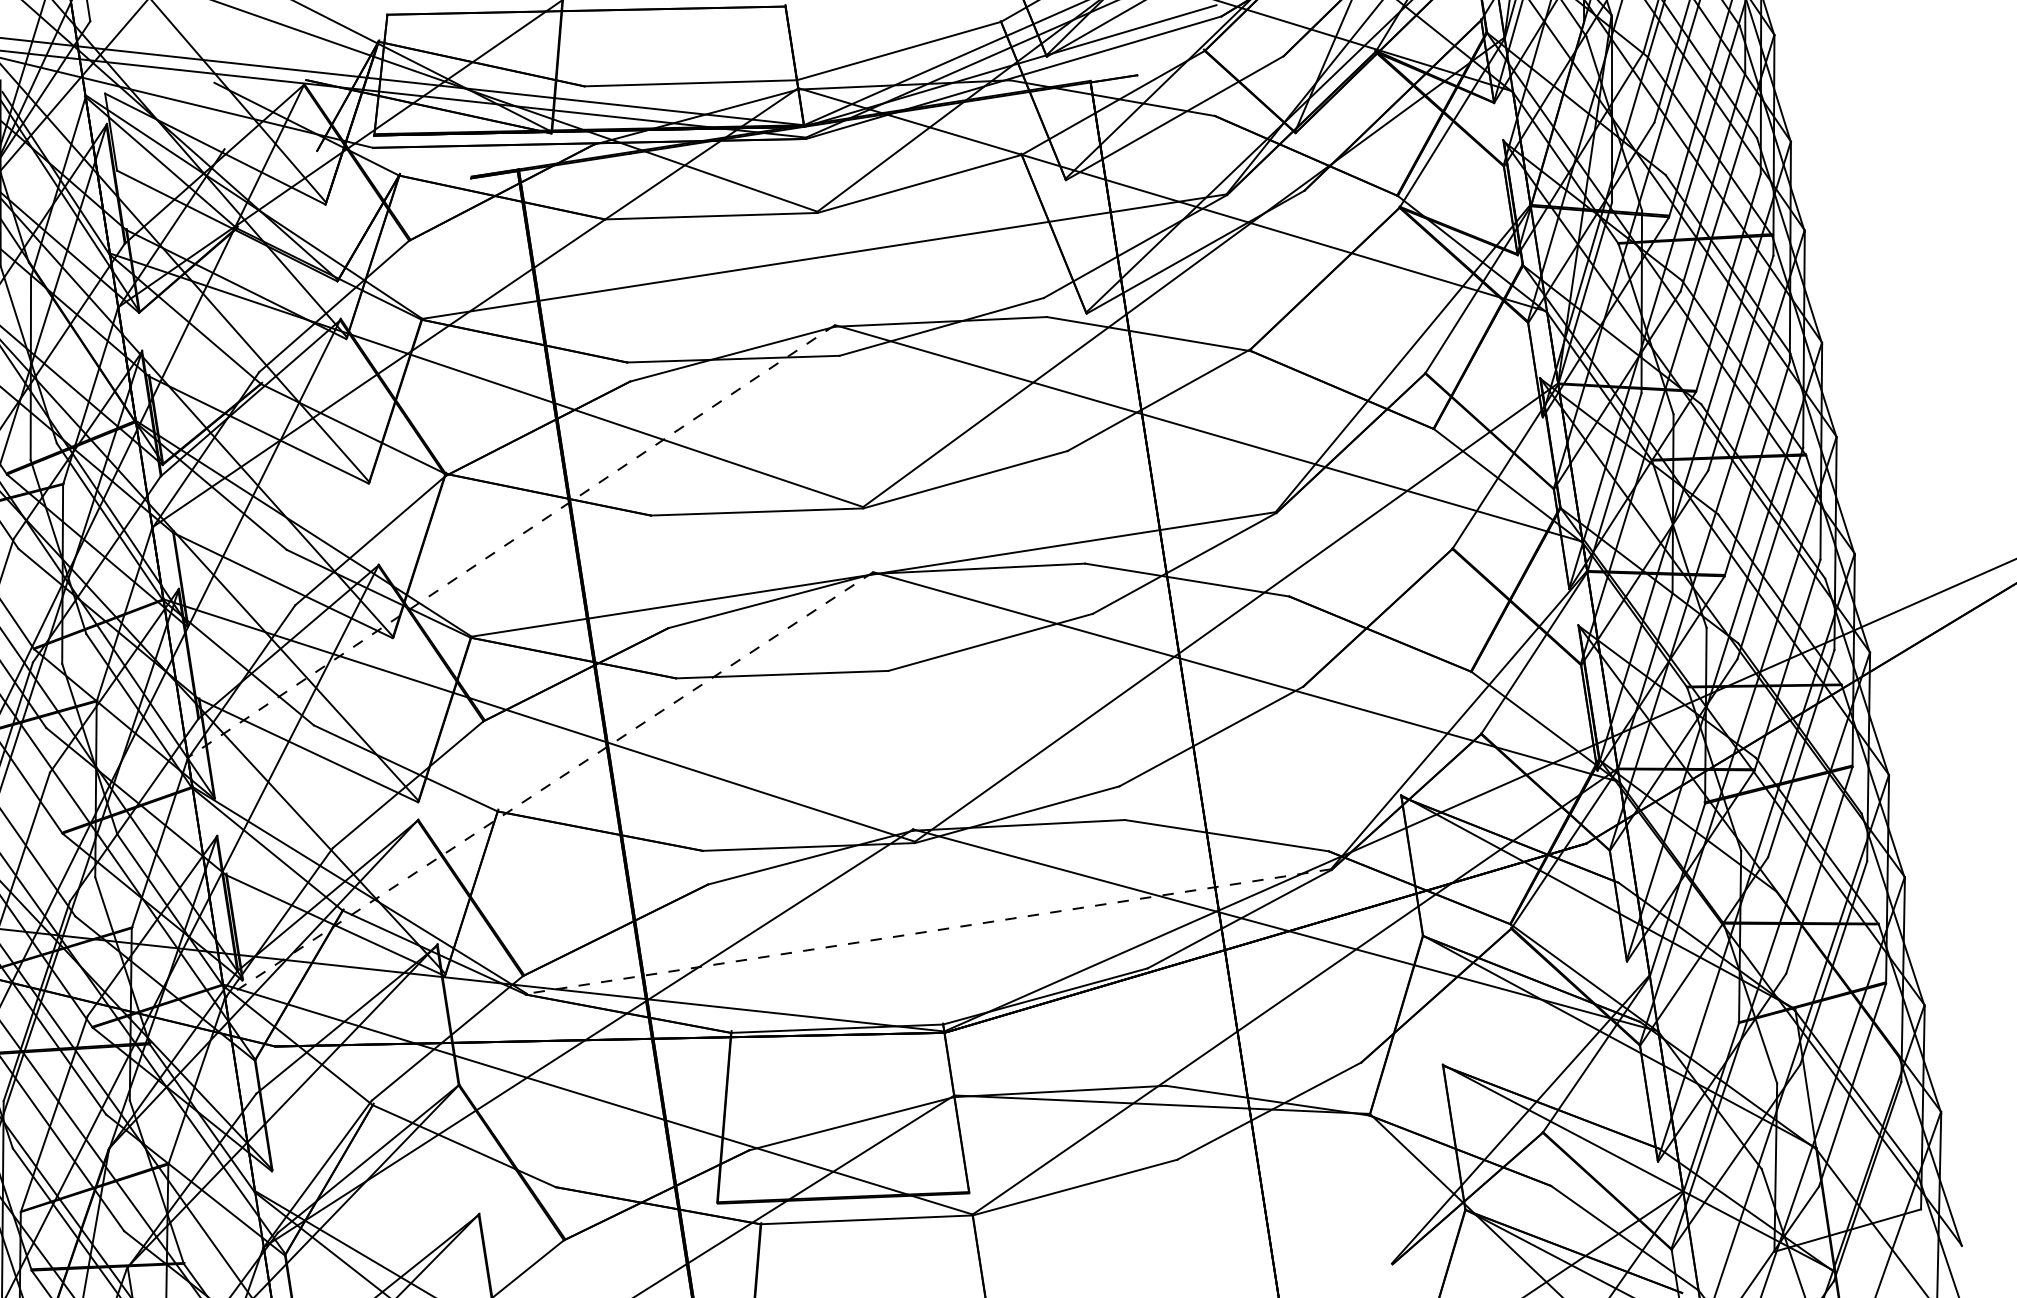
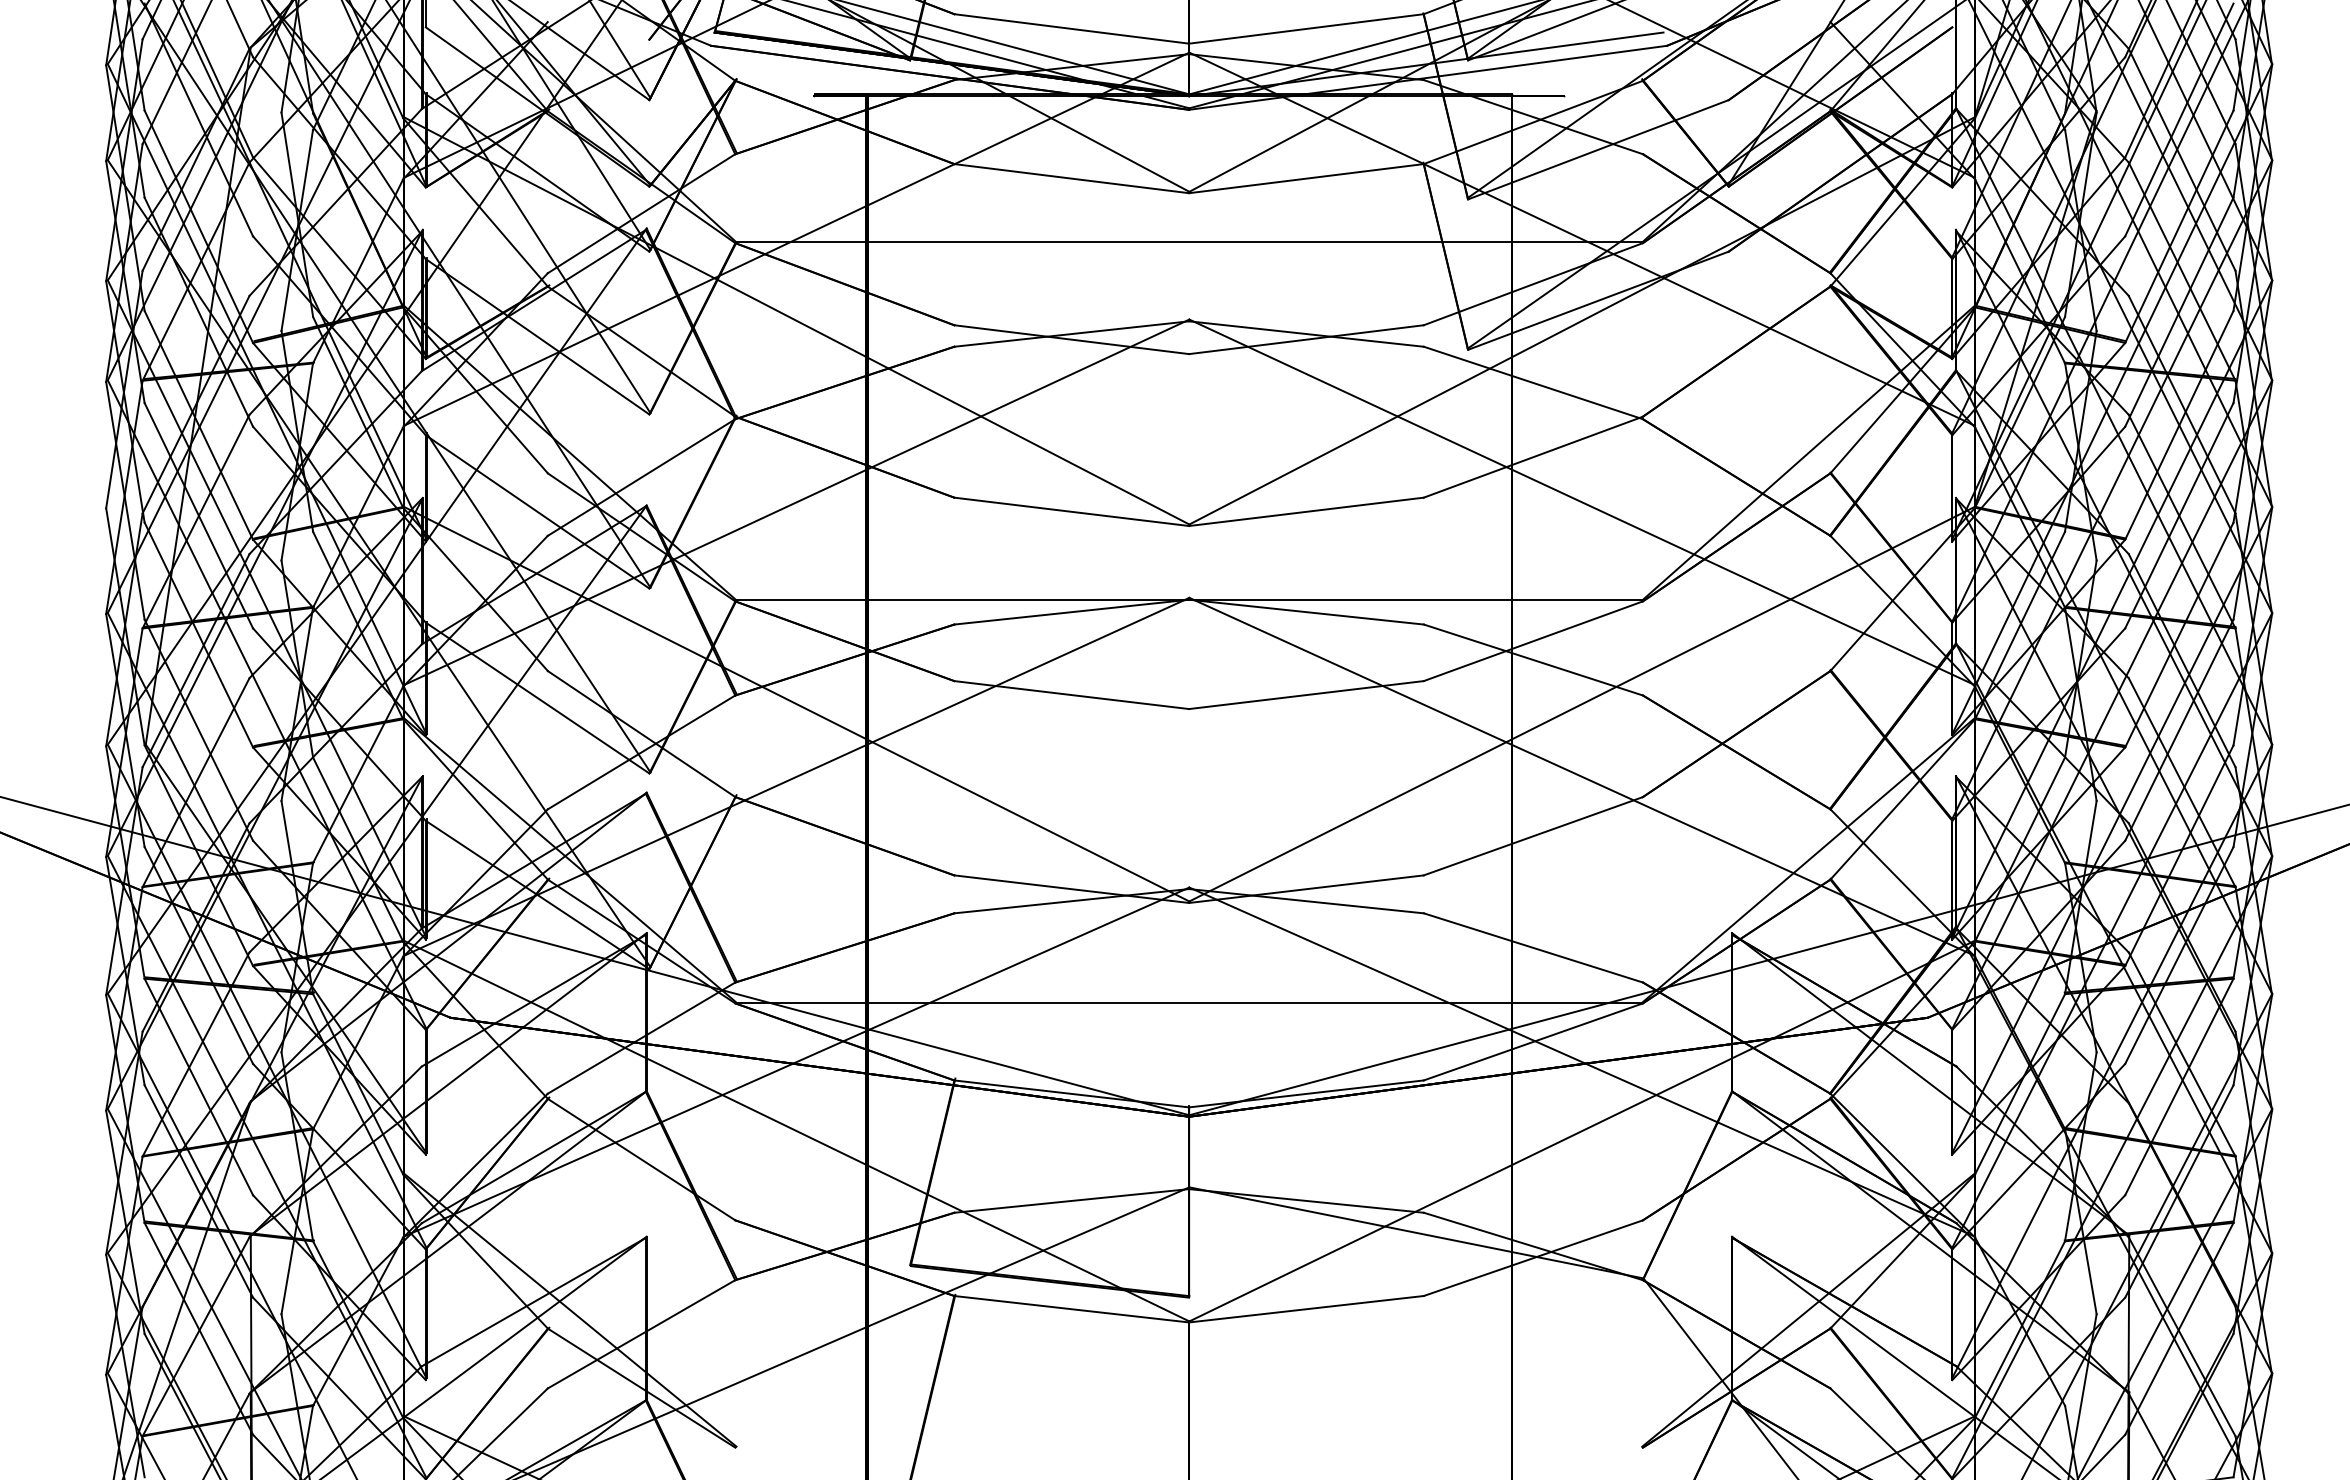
line: (511, 541) -> (796, 502), dashed -> solid
line: (549, 784) -> (796, 776), dashed -> solid
line: (929, 931) -> (1189, 1002), dashed -> solid

